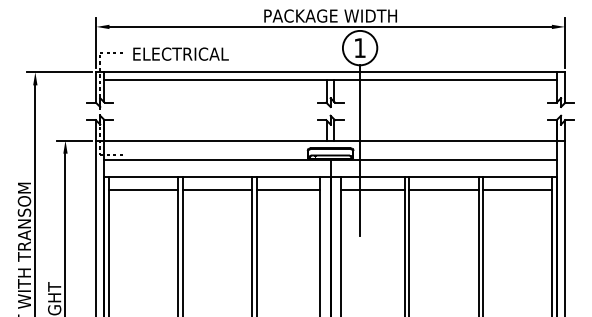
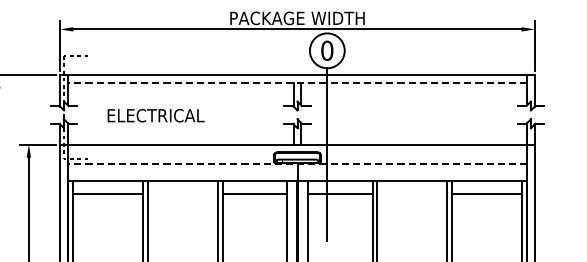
text: (360, 48) -> (327, 51), 1 -> 0
text: (180, 53) -> (155, 115), moved
line: (330, 79) -> (297, 82), solid -> dashed
line: (330, 159) -> (297, 163), solid -> dashed
line: (217, 189) -> (182, 194), removed
line: (443, 189) -> (411, 194), removed

